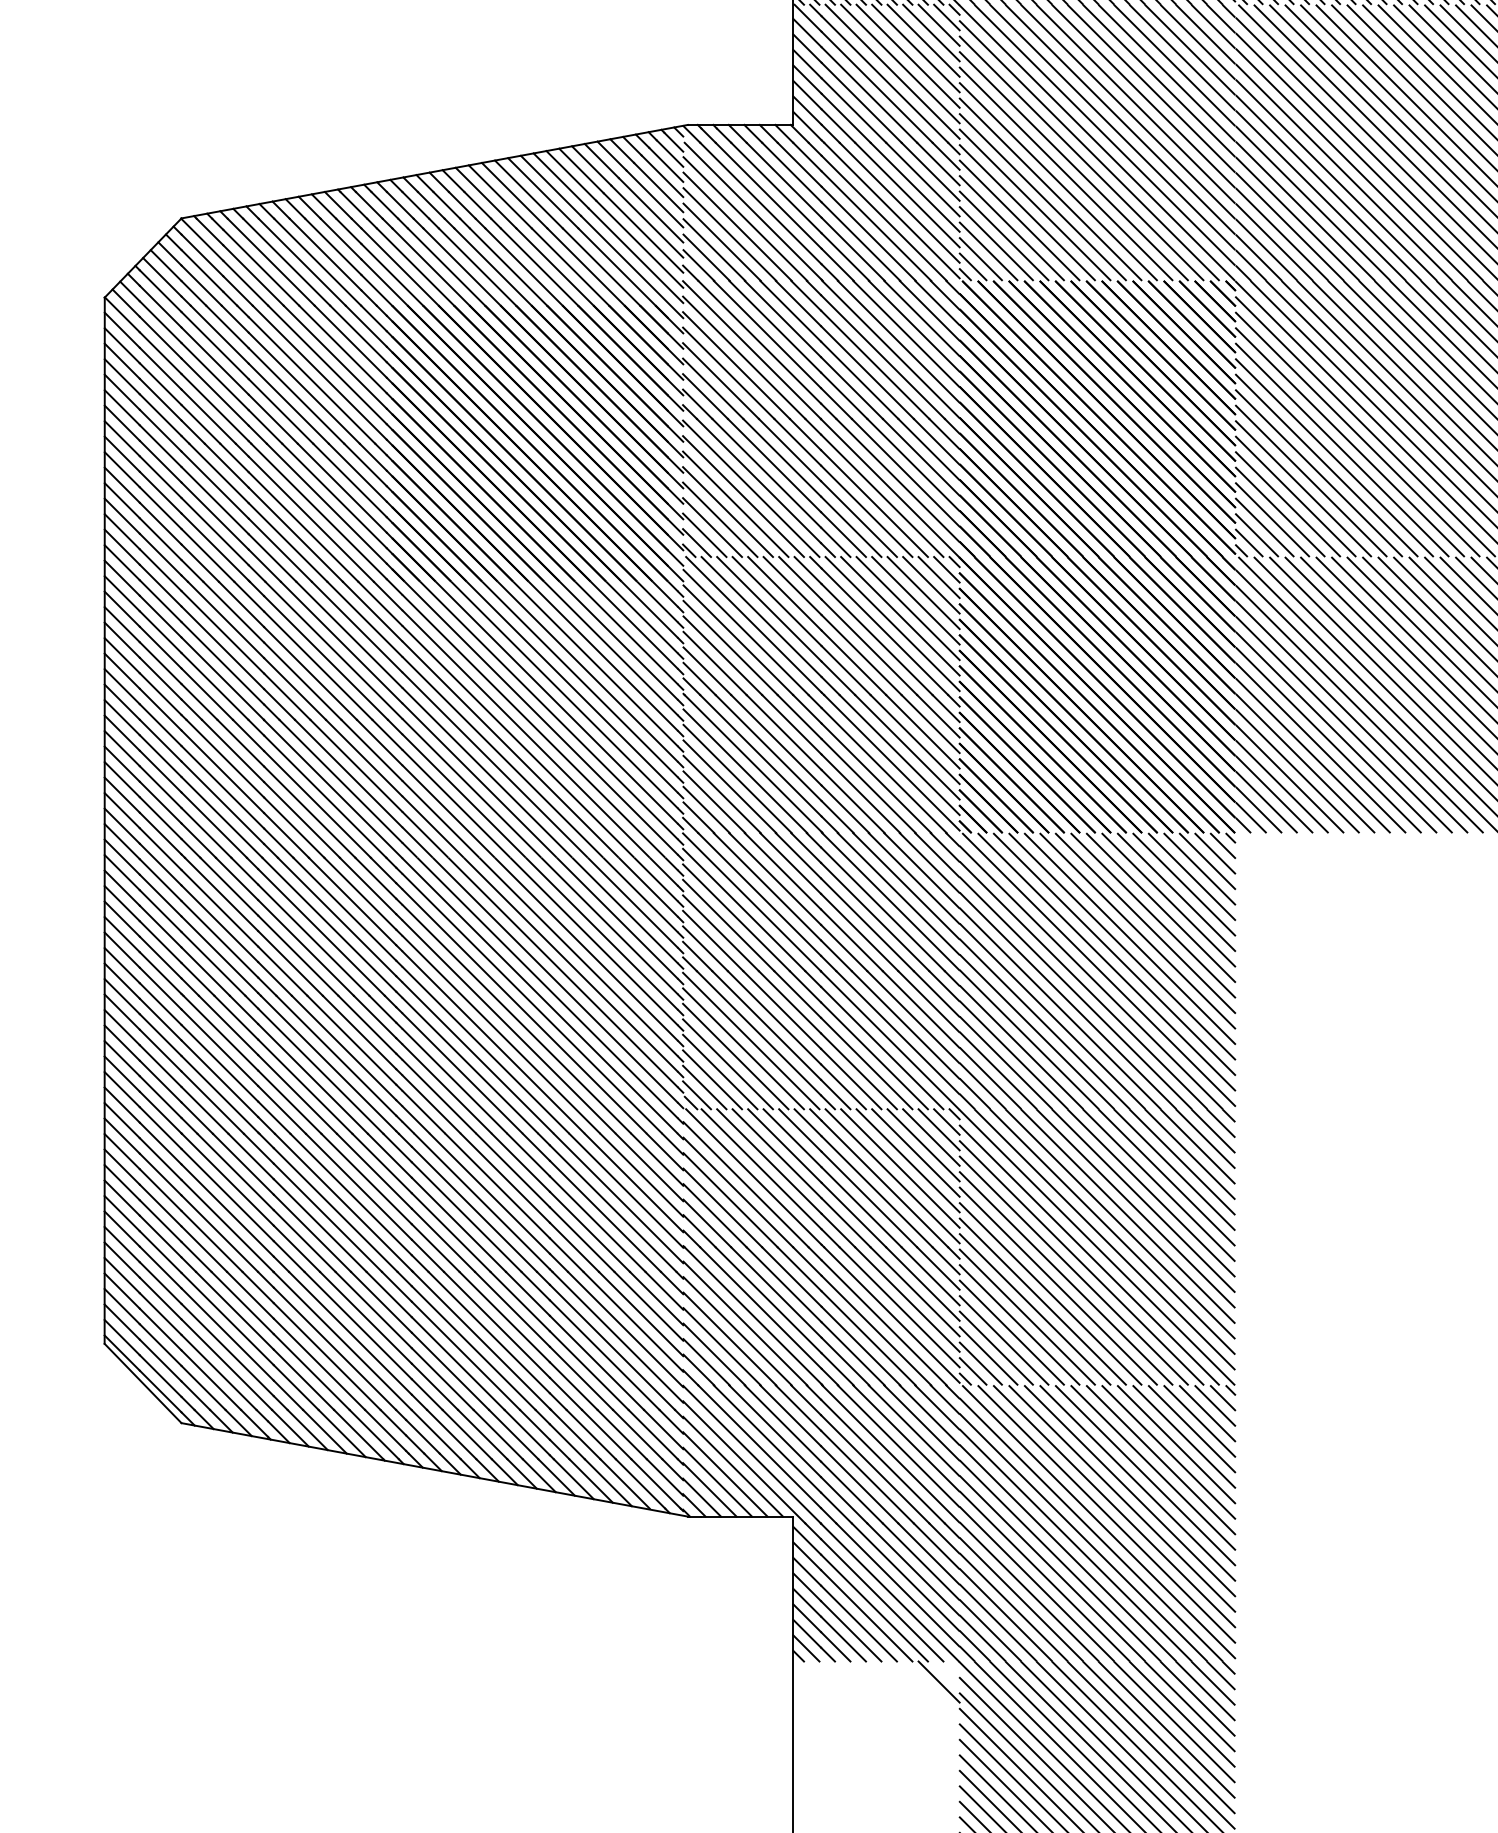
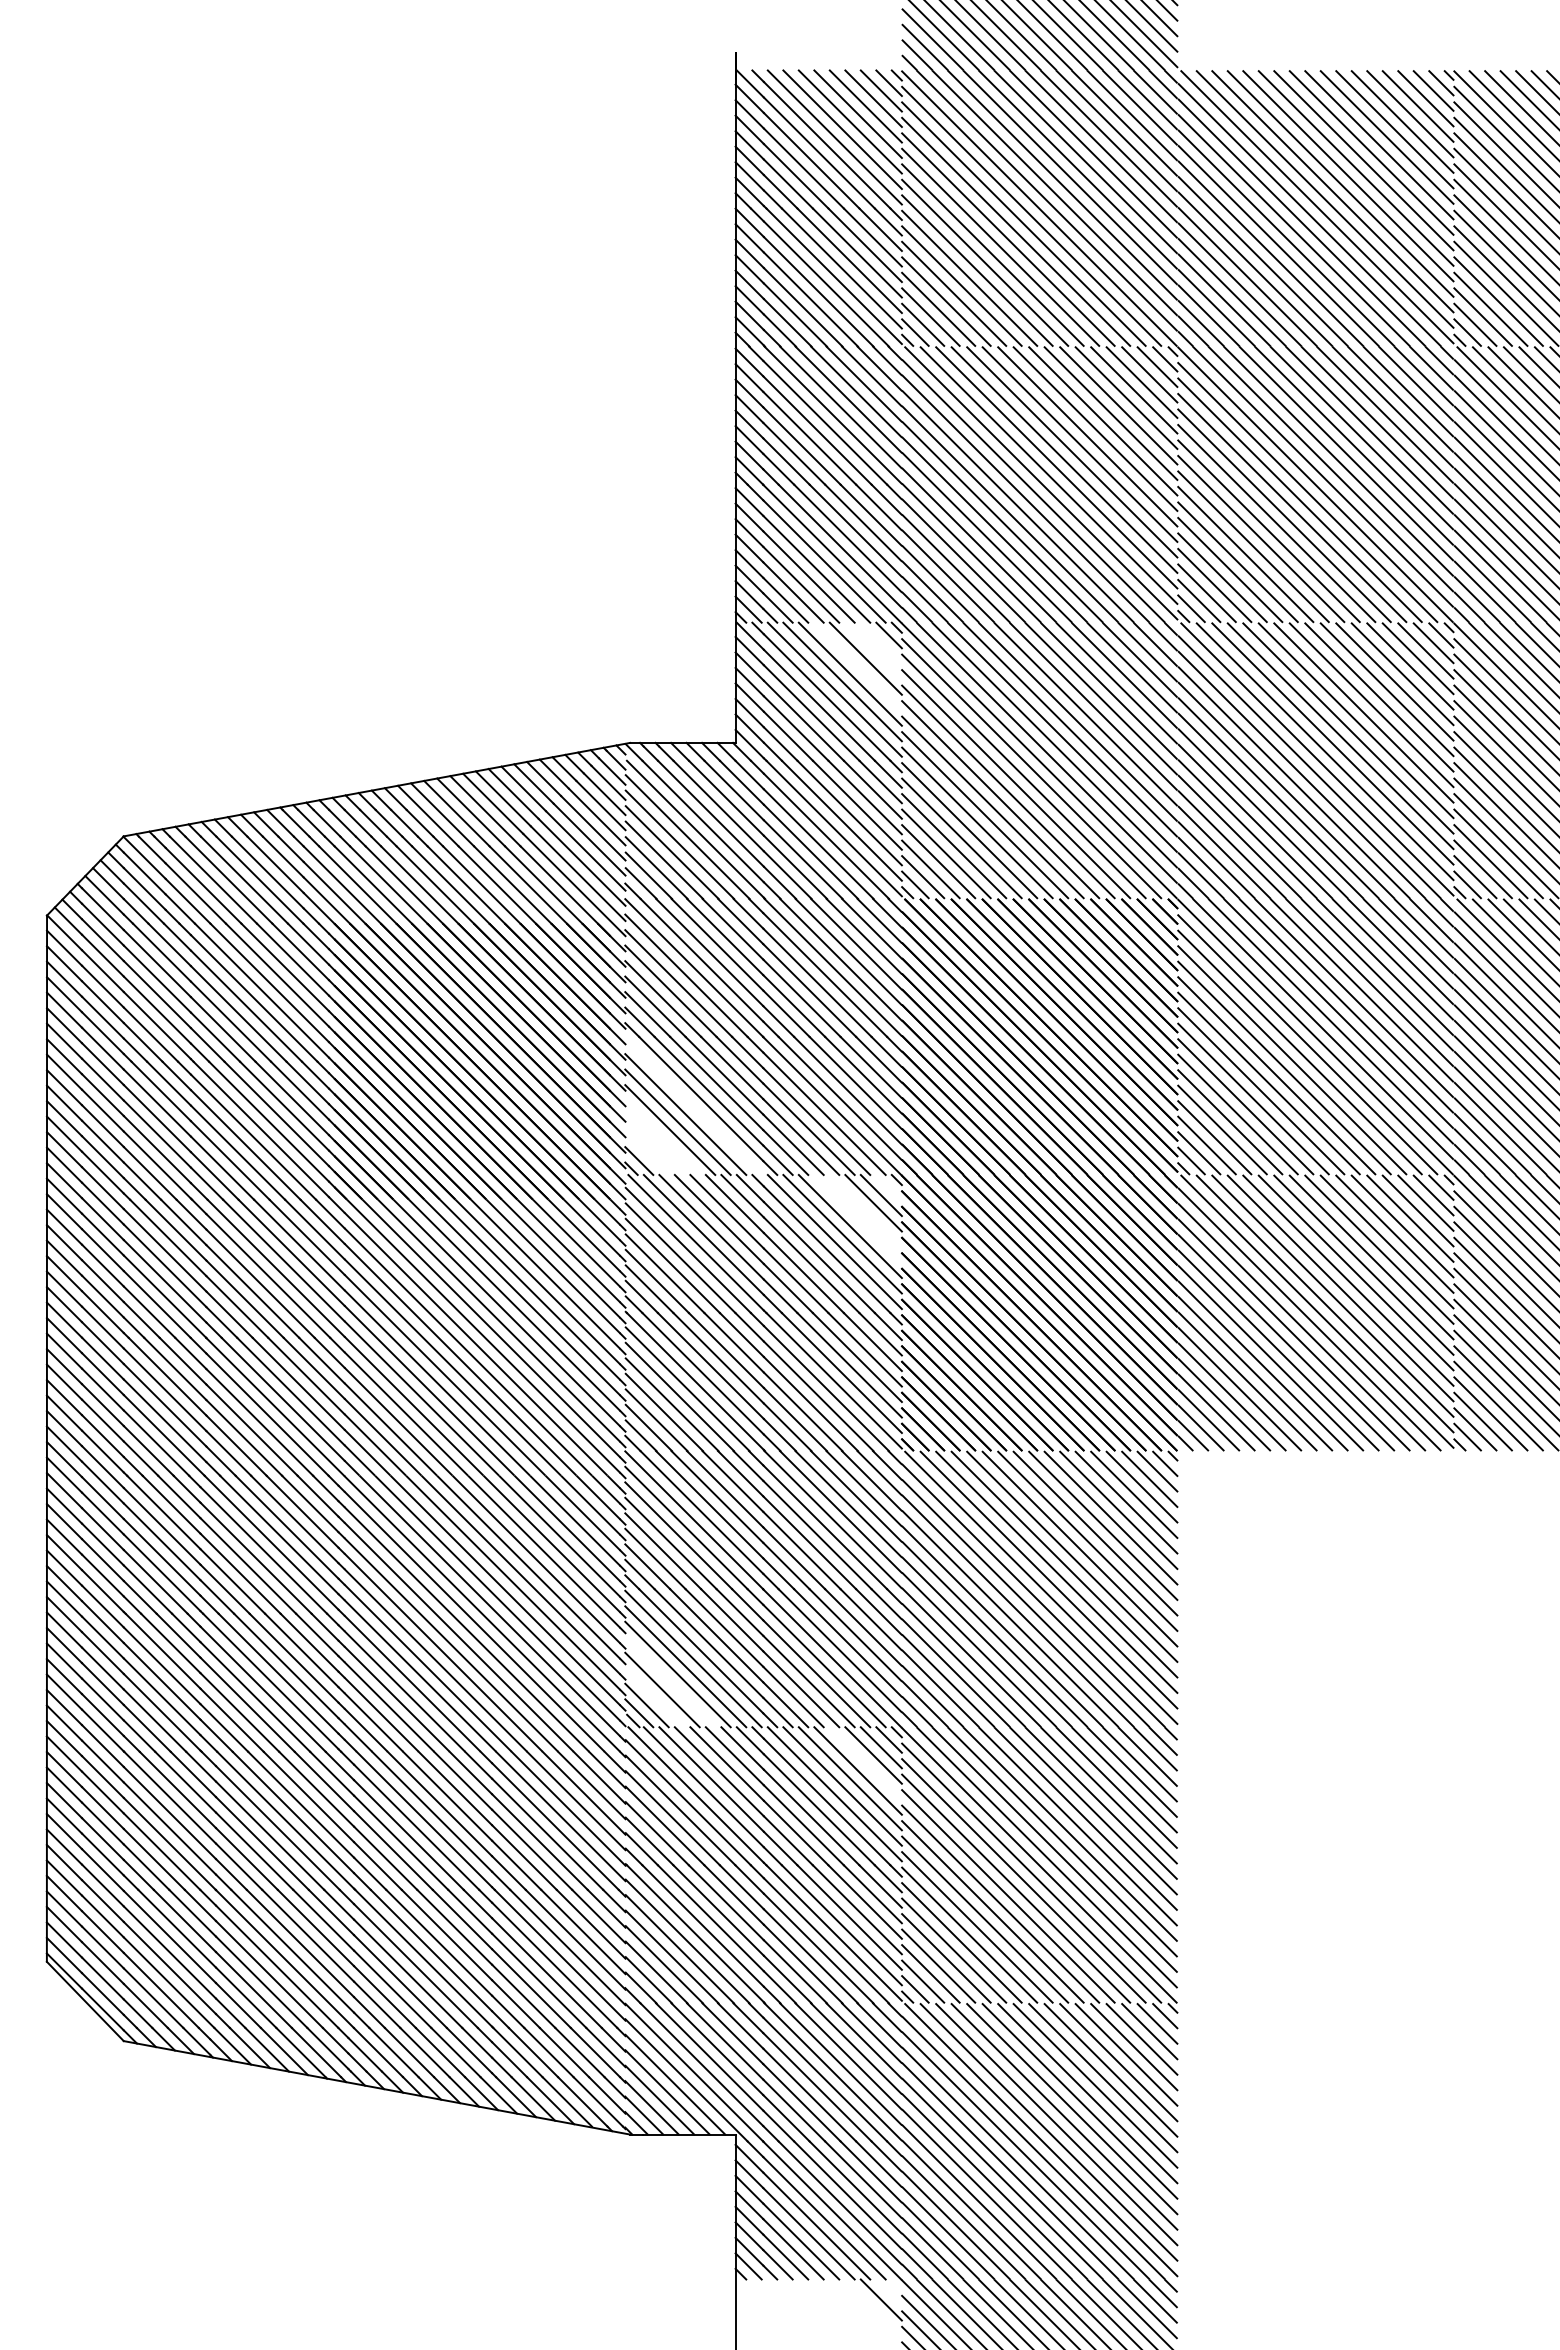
line: (938, 24) -> (880, 642), removed
line: (931, 32) -> (873, 650), removed
line: (915, 48) -> (857, 666), removed
line: (751, 488) -> (693, 1106), removed
line: (720, 519) -> (662, 1137), removed
line: (712, 527) -> (654, 1145), removed
line: (704, 534) -> (646, 1152), removed
line: (946, 569) -> (888, 1187), removed
line: (923, 592) -> (865, 1210), removed
line: (915, 600) -> (857, 1218), removed
line: (728, 1064) -> (670, 1682), removed
line: (712, 1079) -> (654, 1697), removed
line: (923, 1145) -> (865, 1763), removed

